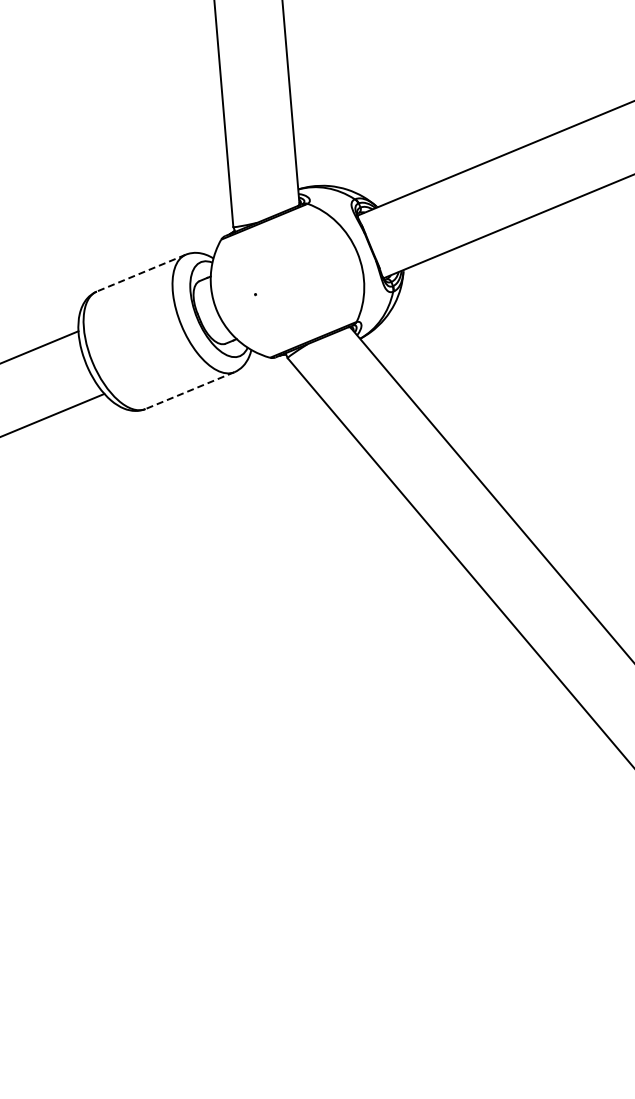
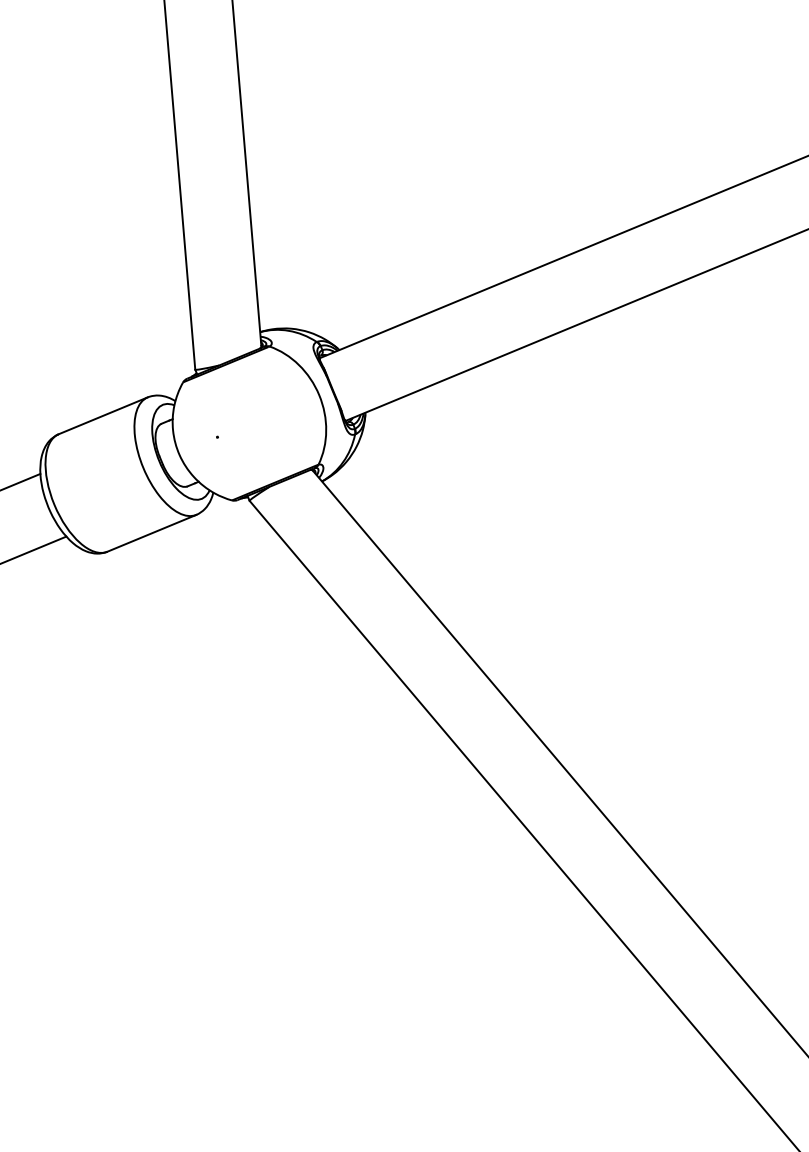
line: (140, 273) -> (102, 416), dashed -> solid
line: (189, 390) -> (151, 533), dashed -> solid

